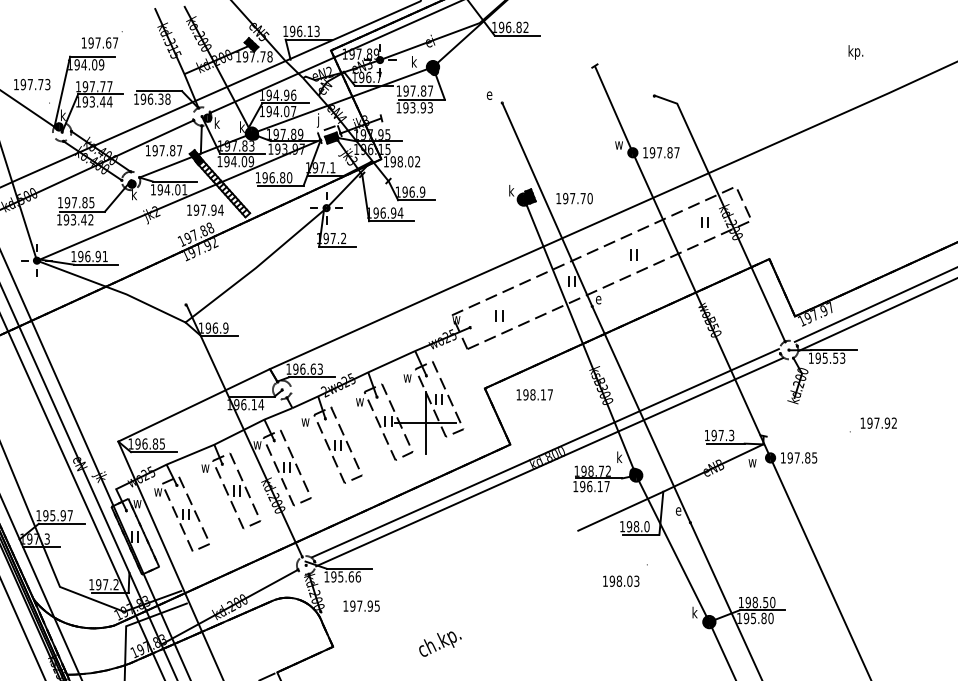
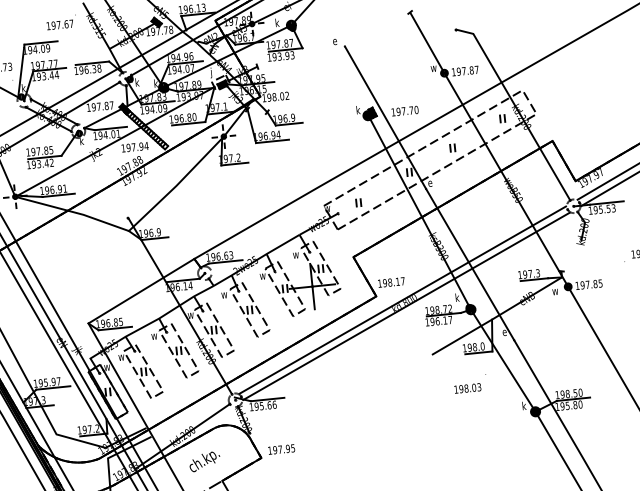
text: (102, 39) -> (61, 22), moved
text: (534, 394) -> (391, 282), moved
text: (361, 605) -> (281, 449), moved
text: (440, 643) -> (204, 461), moved

